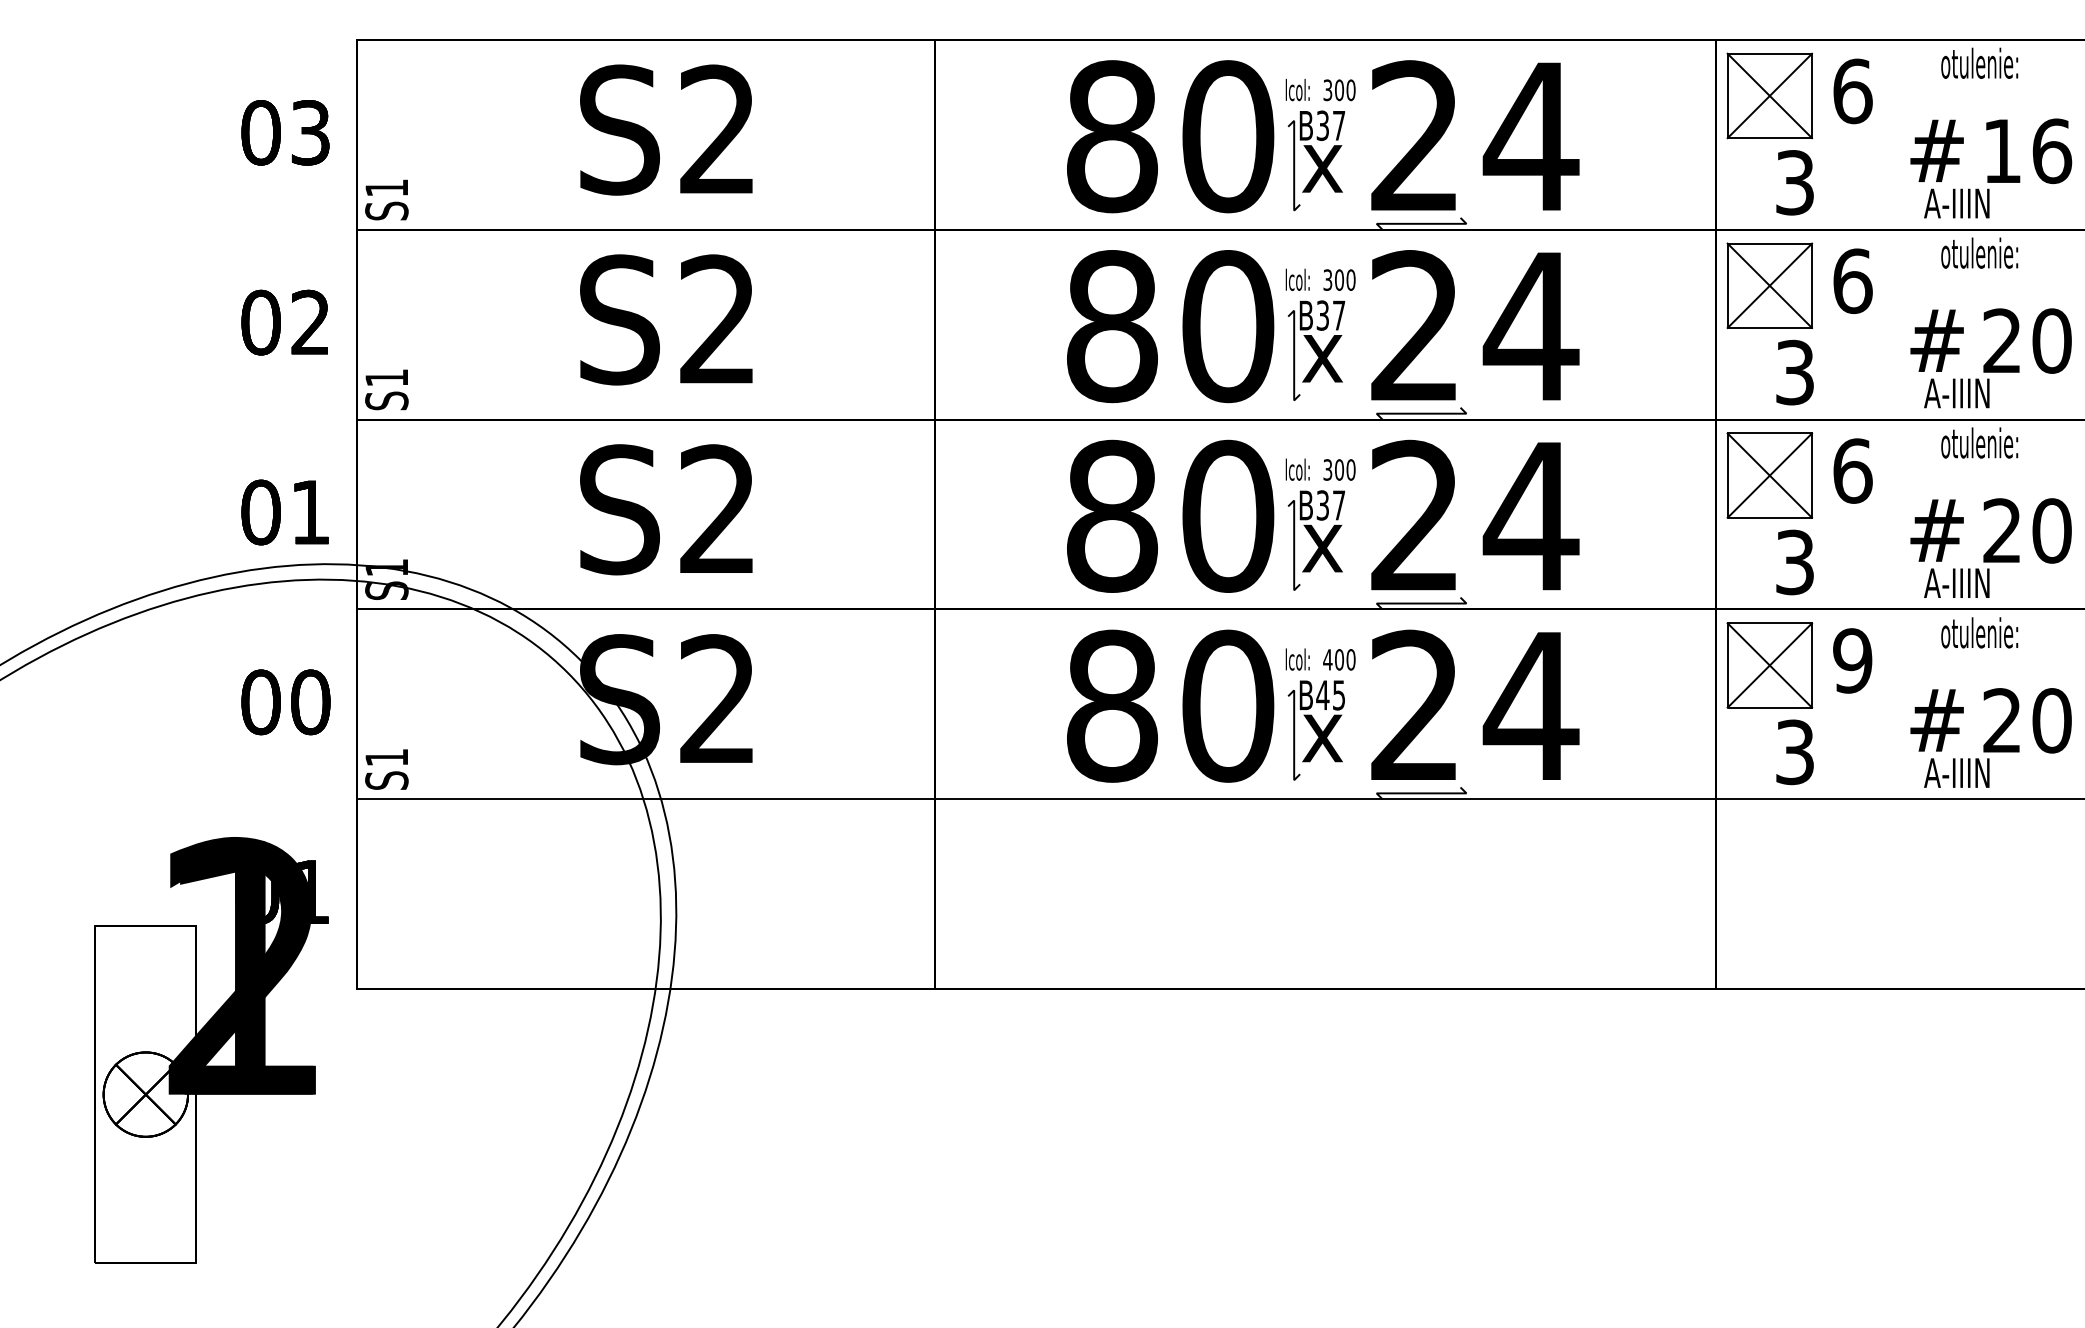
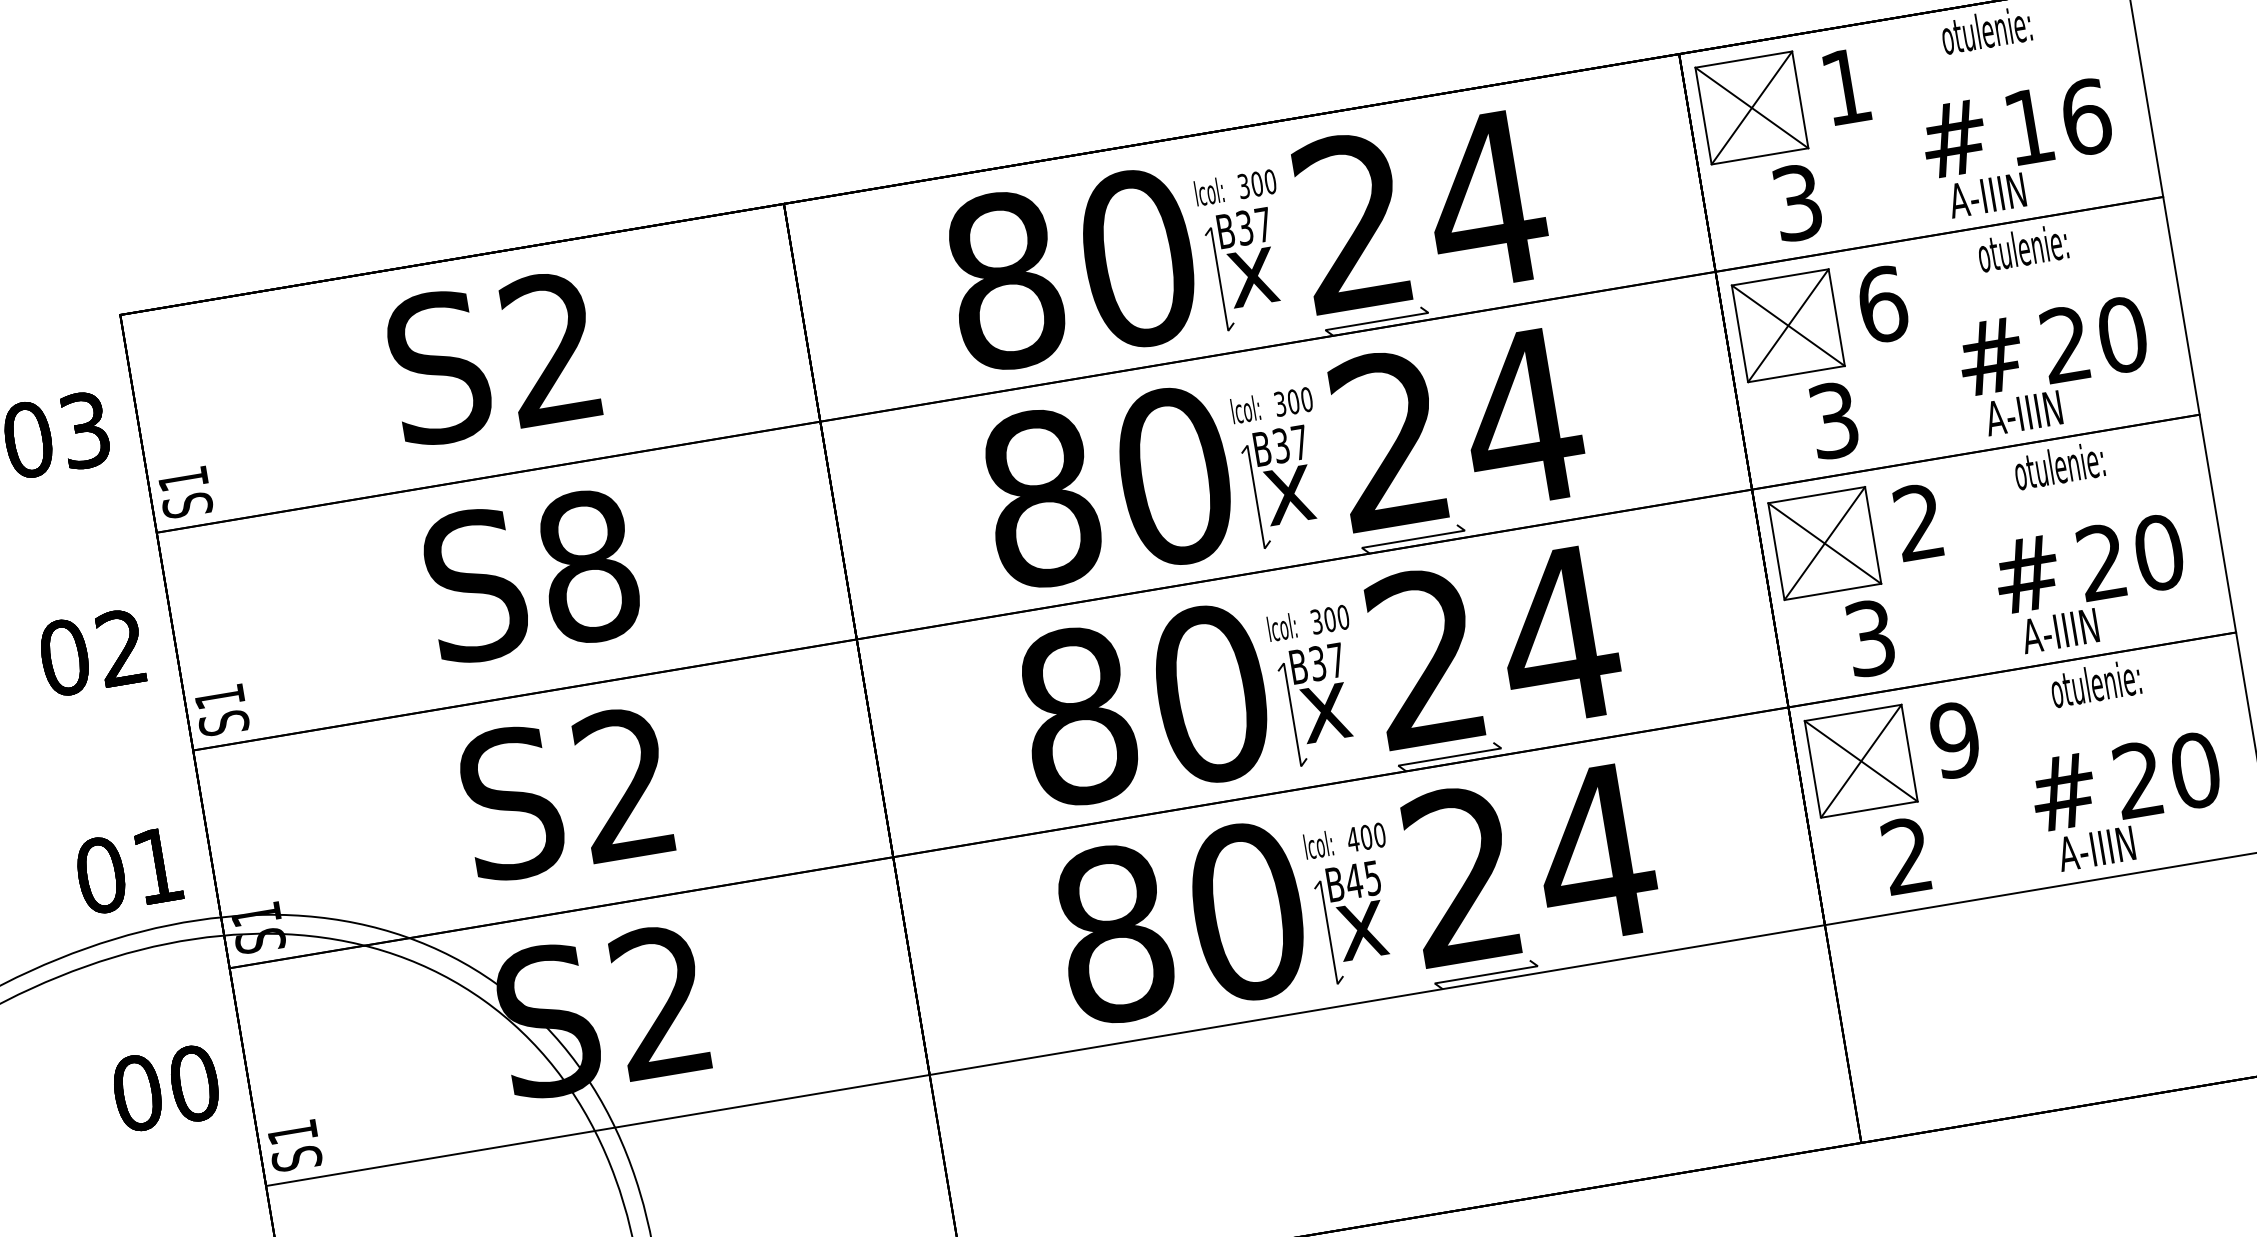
text: (1852, 91) -> (1845, 87), 6 -> 1
text: (718, 319) -> (588, 566), S2 -> S8
text: (1852, 470) -> (1918, 521), 6 -> 2
text: (1794, 752) -> (1906, 856), 3 -> 2

